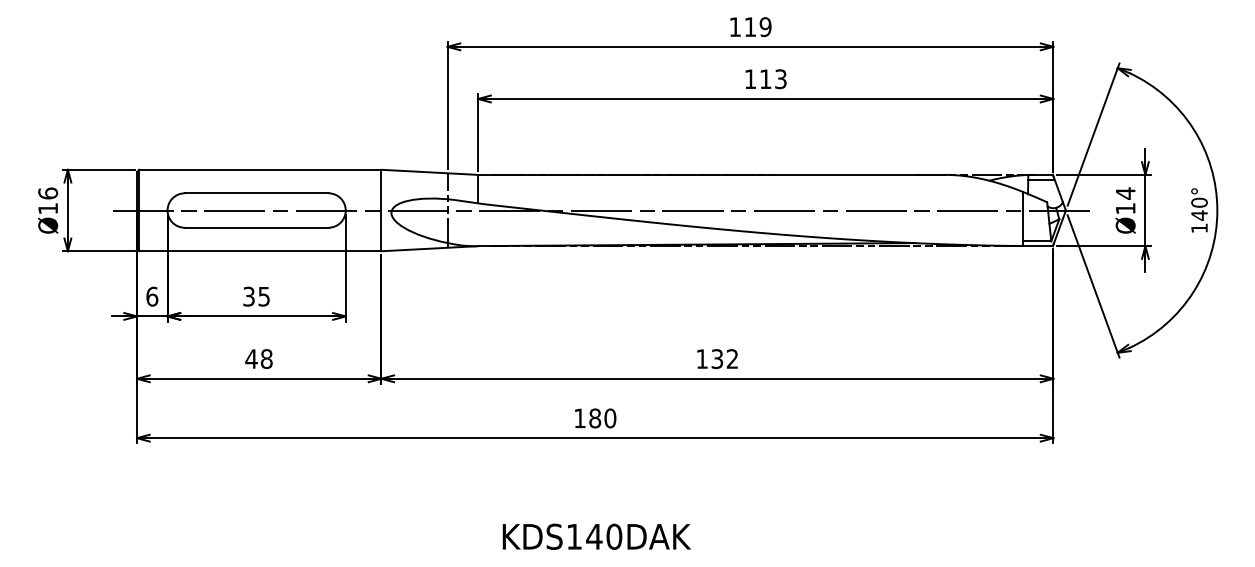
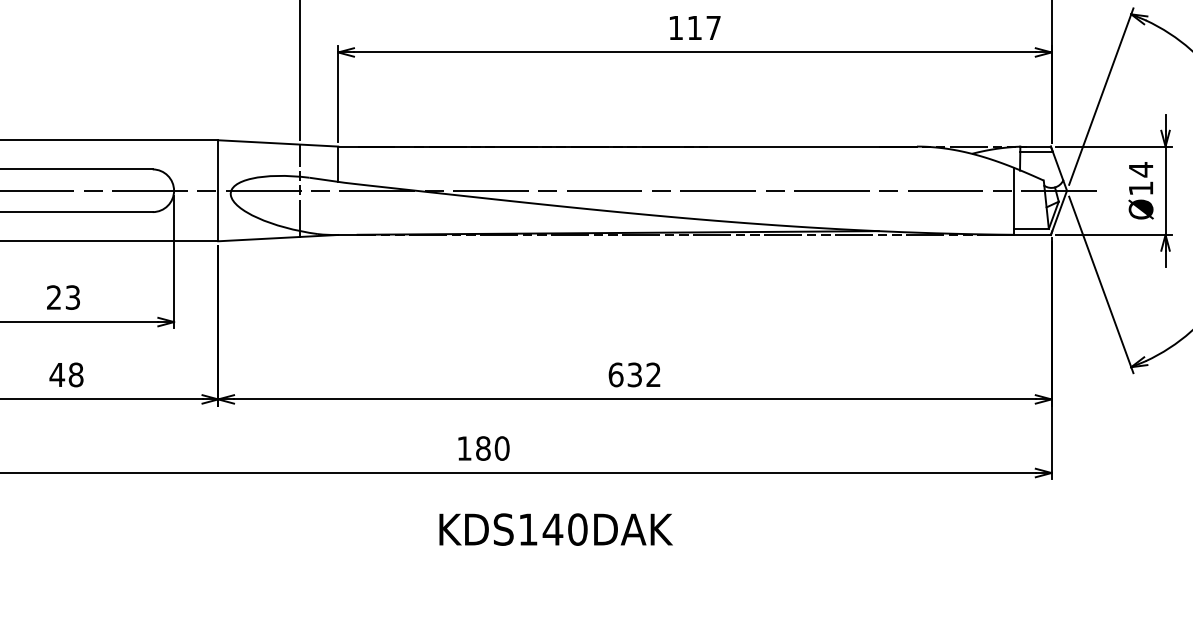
text: (780, 79) -> (713, 28), 113 -> 117
text: (256, 296) -> (63, 297), 35 -> 23
text: (702, 359) -> (616, 375), 132 -> 632
text: (596, 536) -> (555, 529), moved

